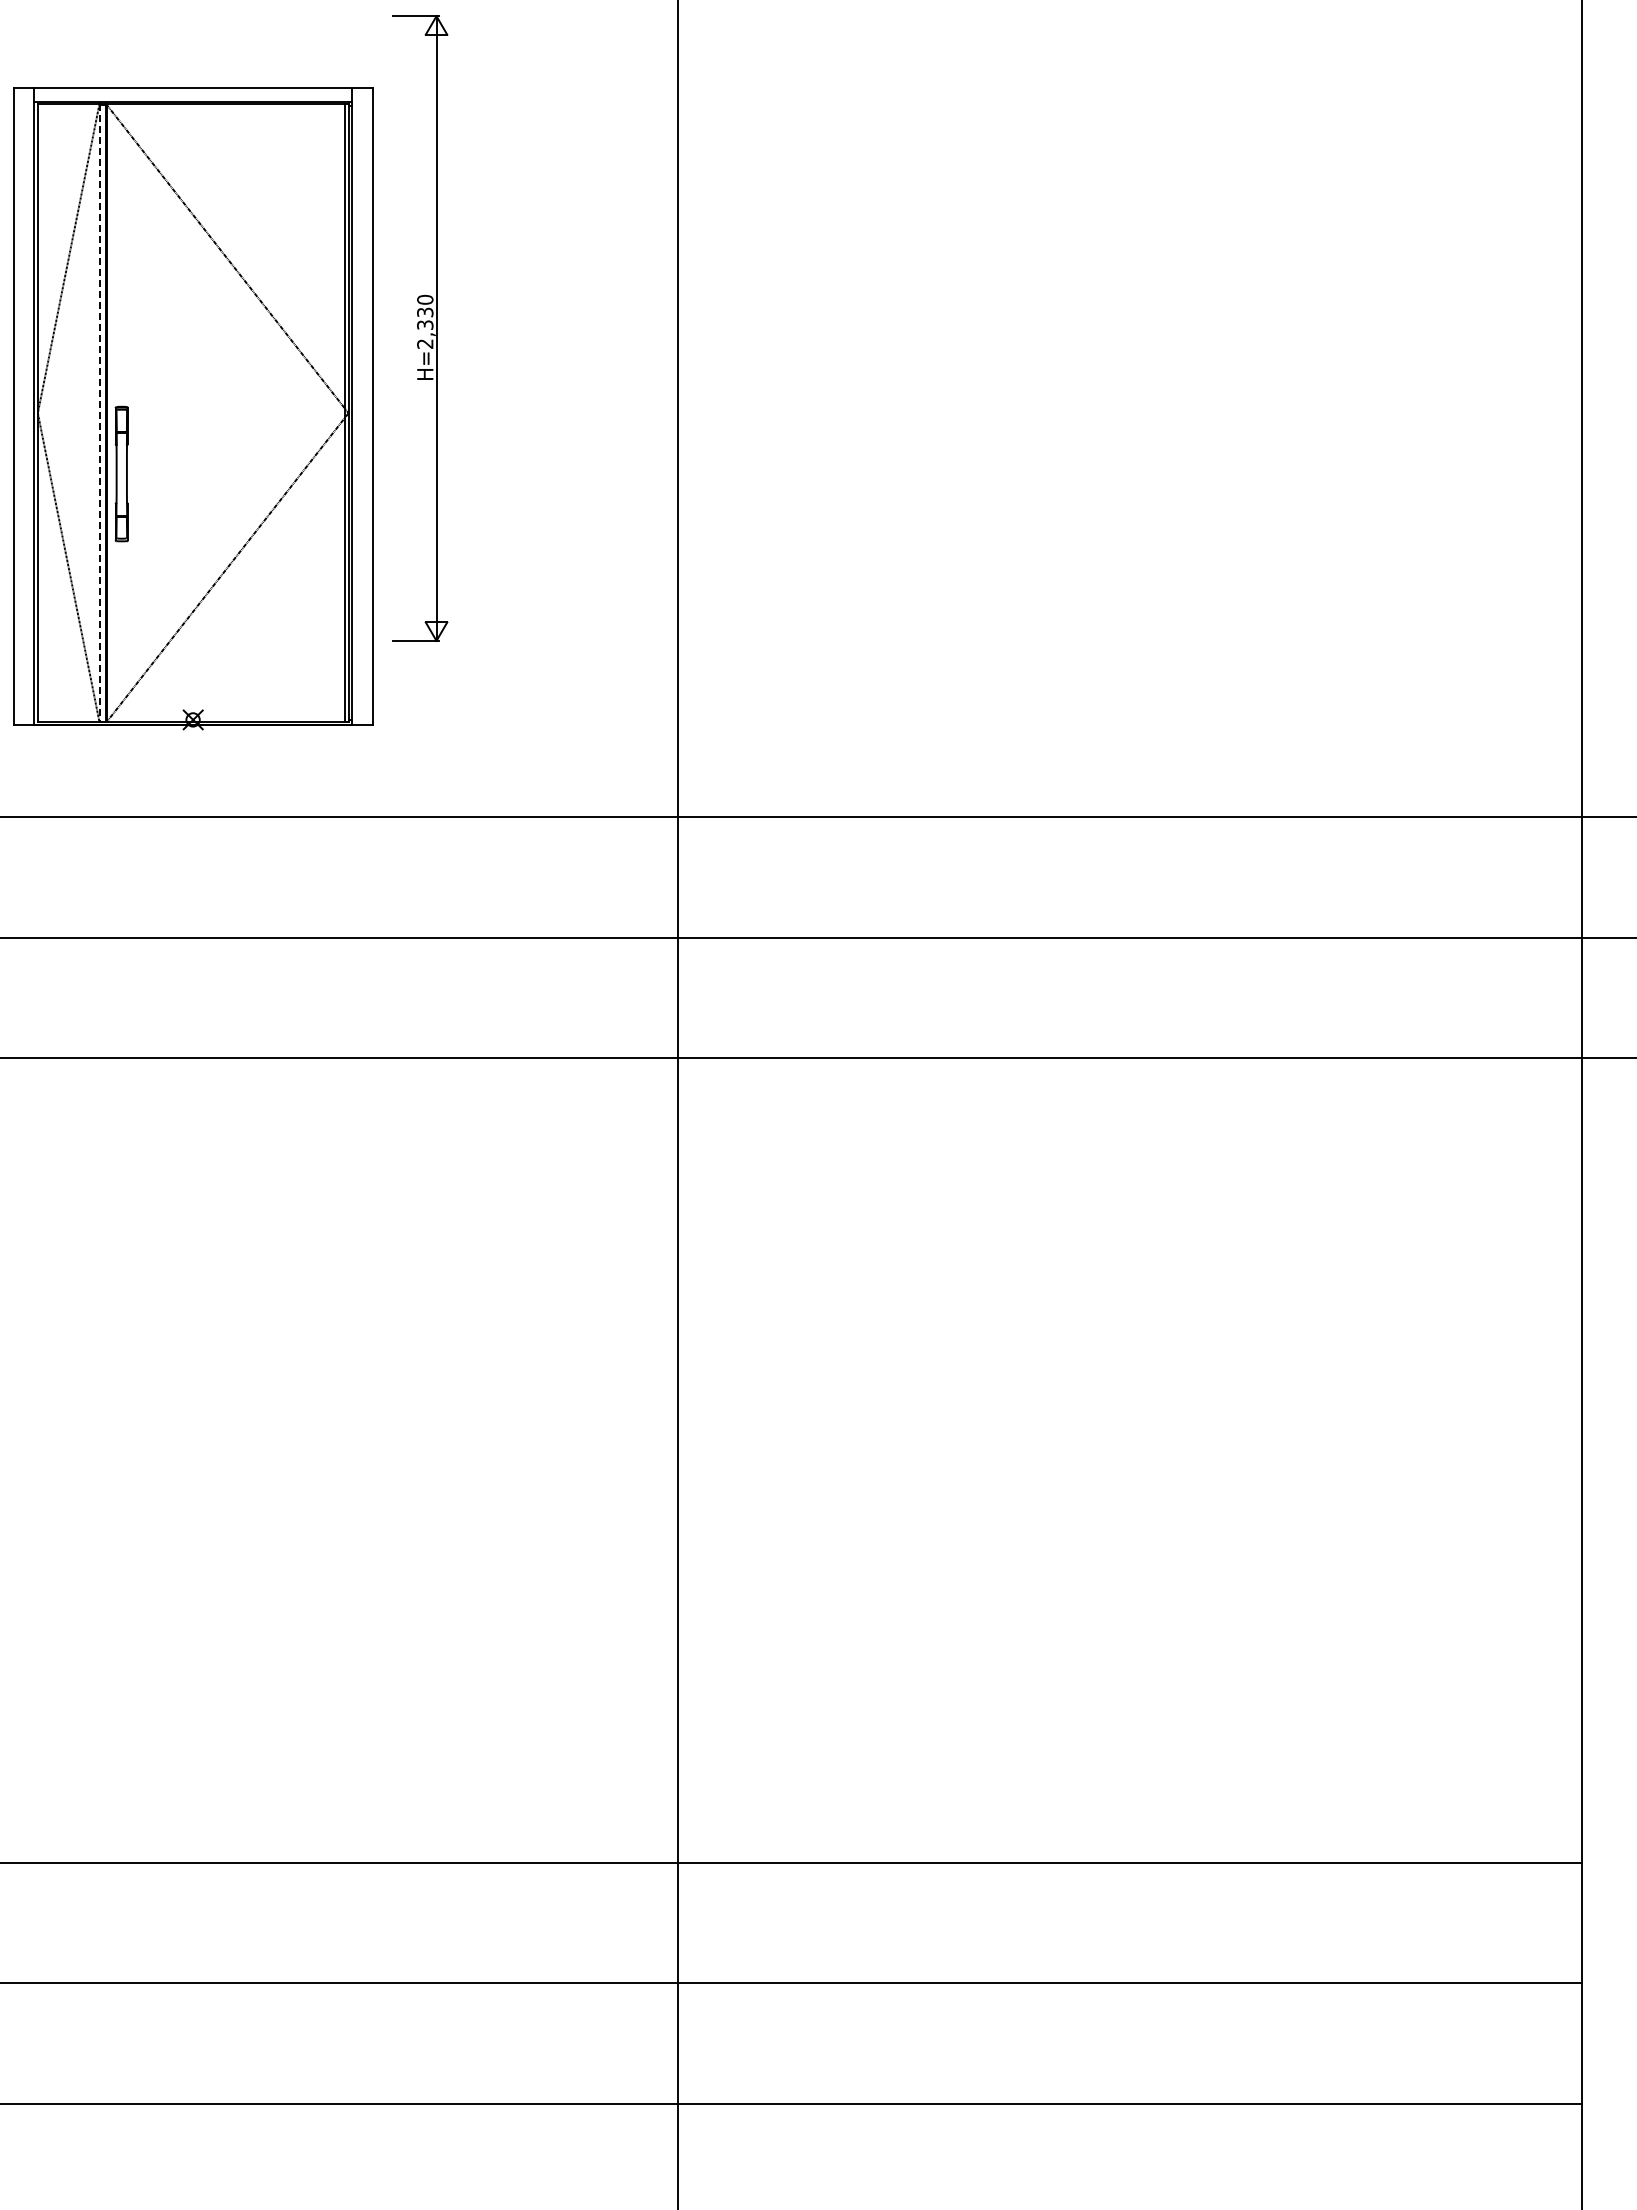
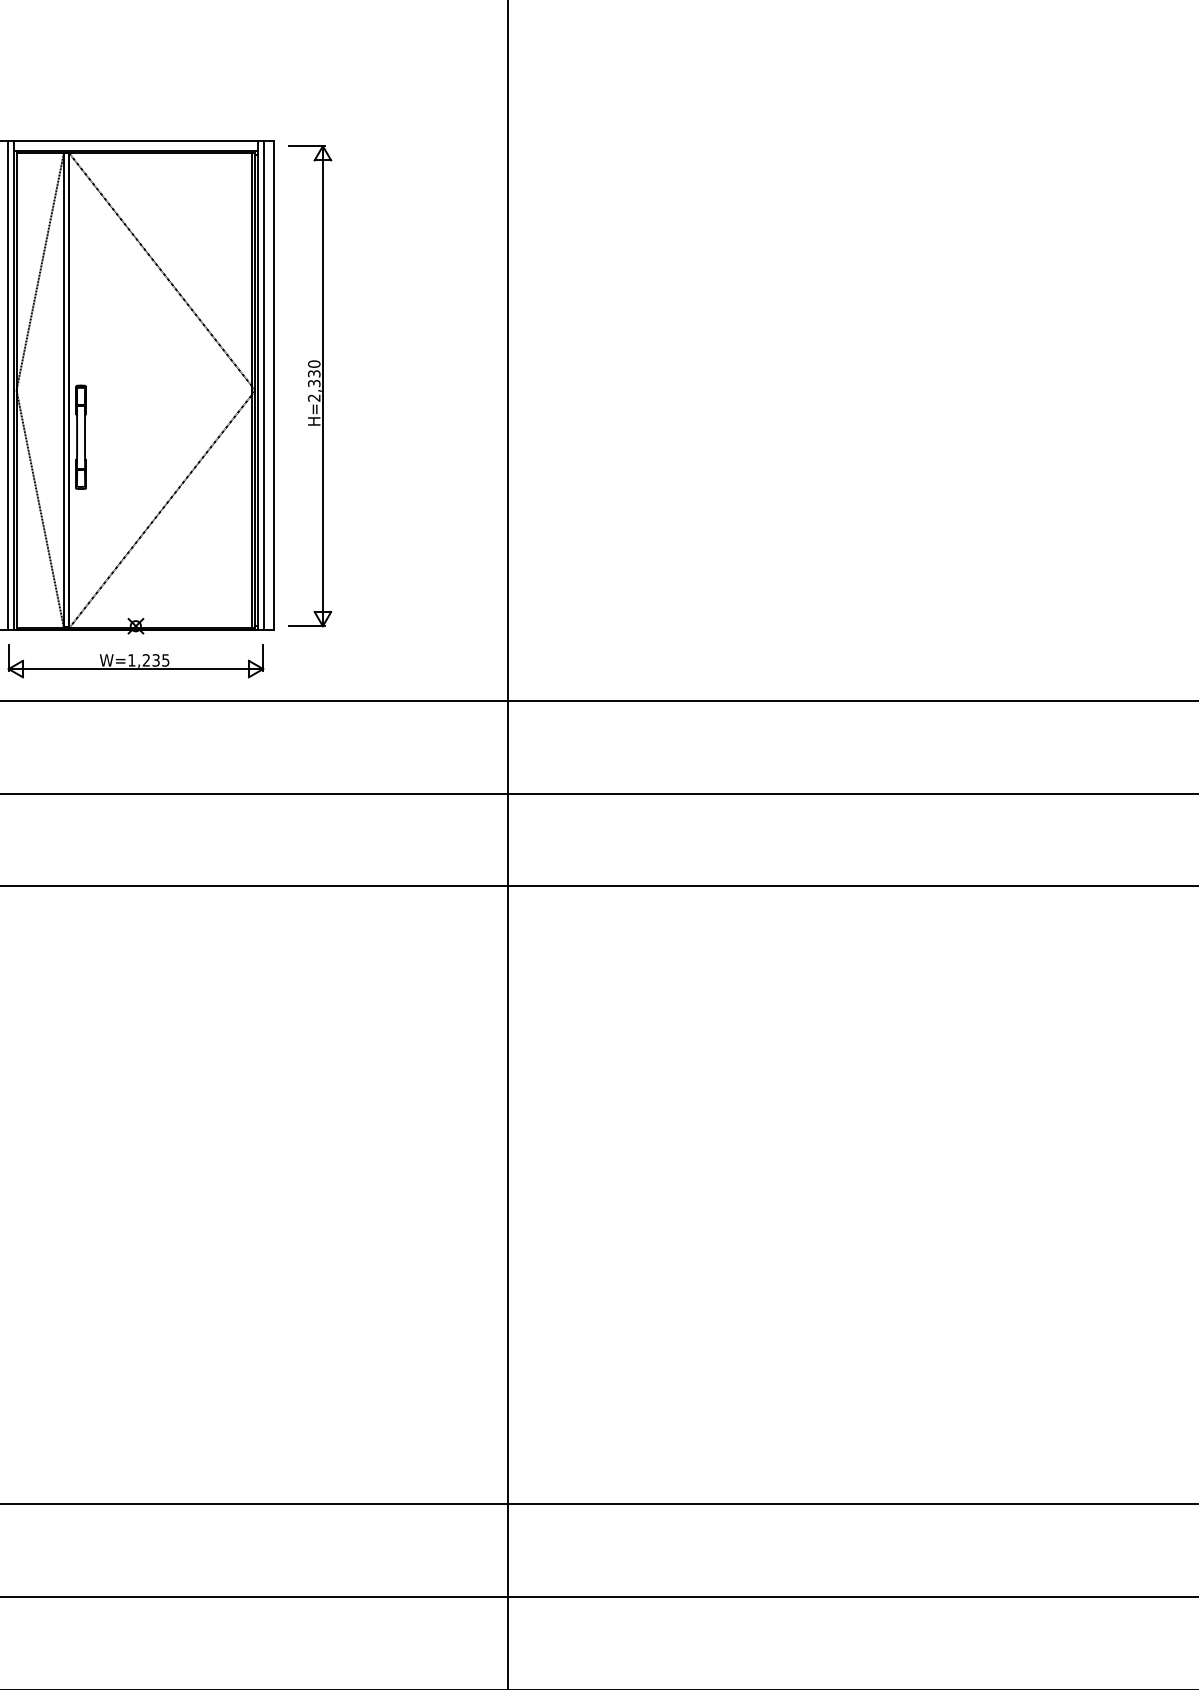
part: (420, 328) -> (310, 386), moved
line: (27, 406) -> (8, 385), added
line: (359, 406) -> (263, 385), added
line: (99, 413) -> (63, 390), dashed -> solid
part: (192, 765) -> (135, 661), added

